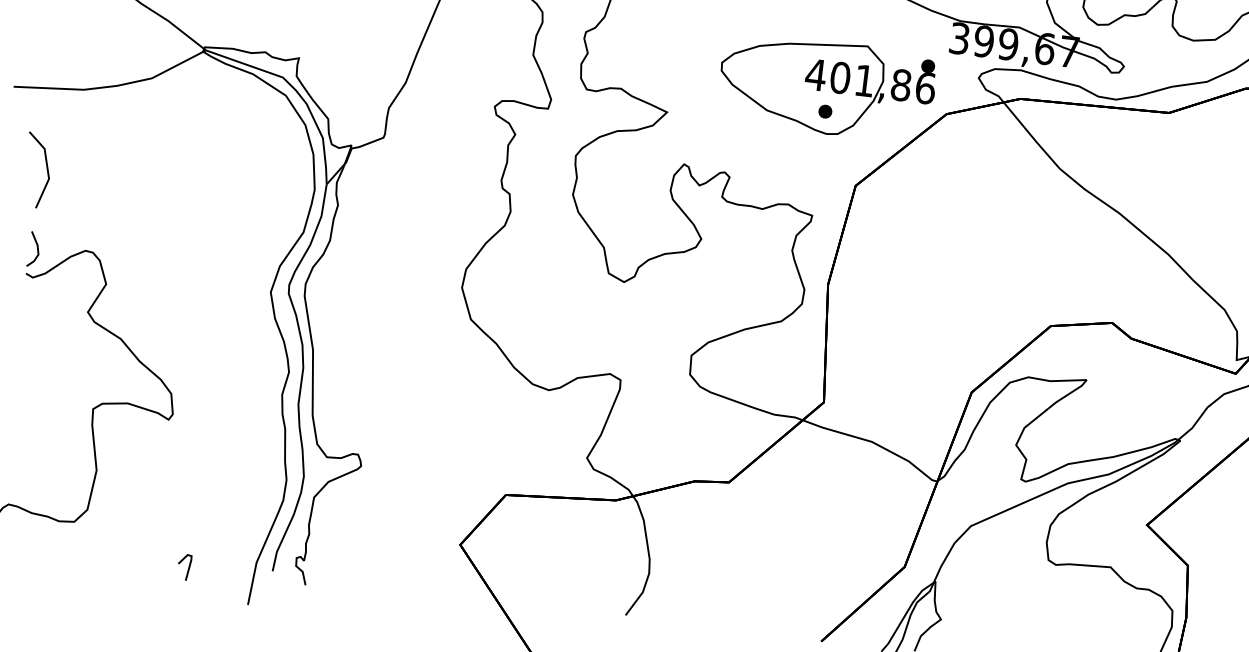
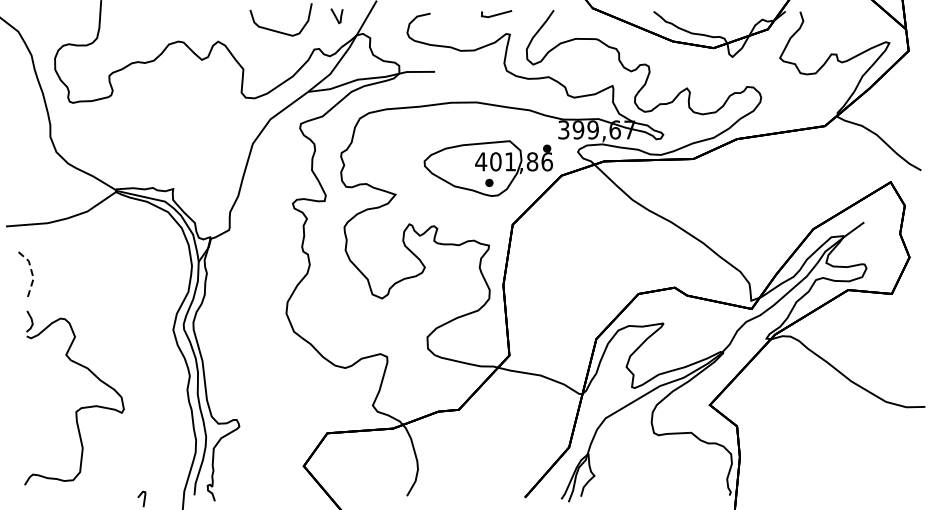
line: (48, 170) -> (32, 273), solid -> dashed

